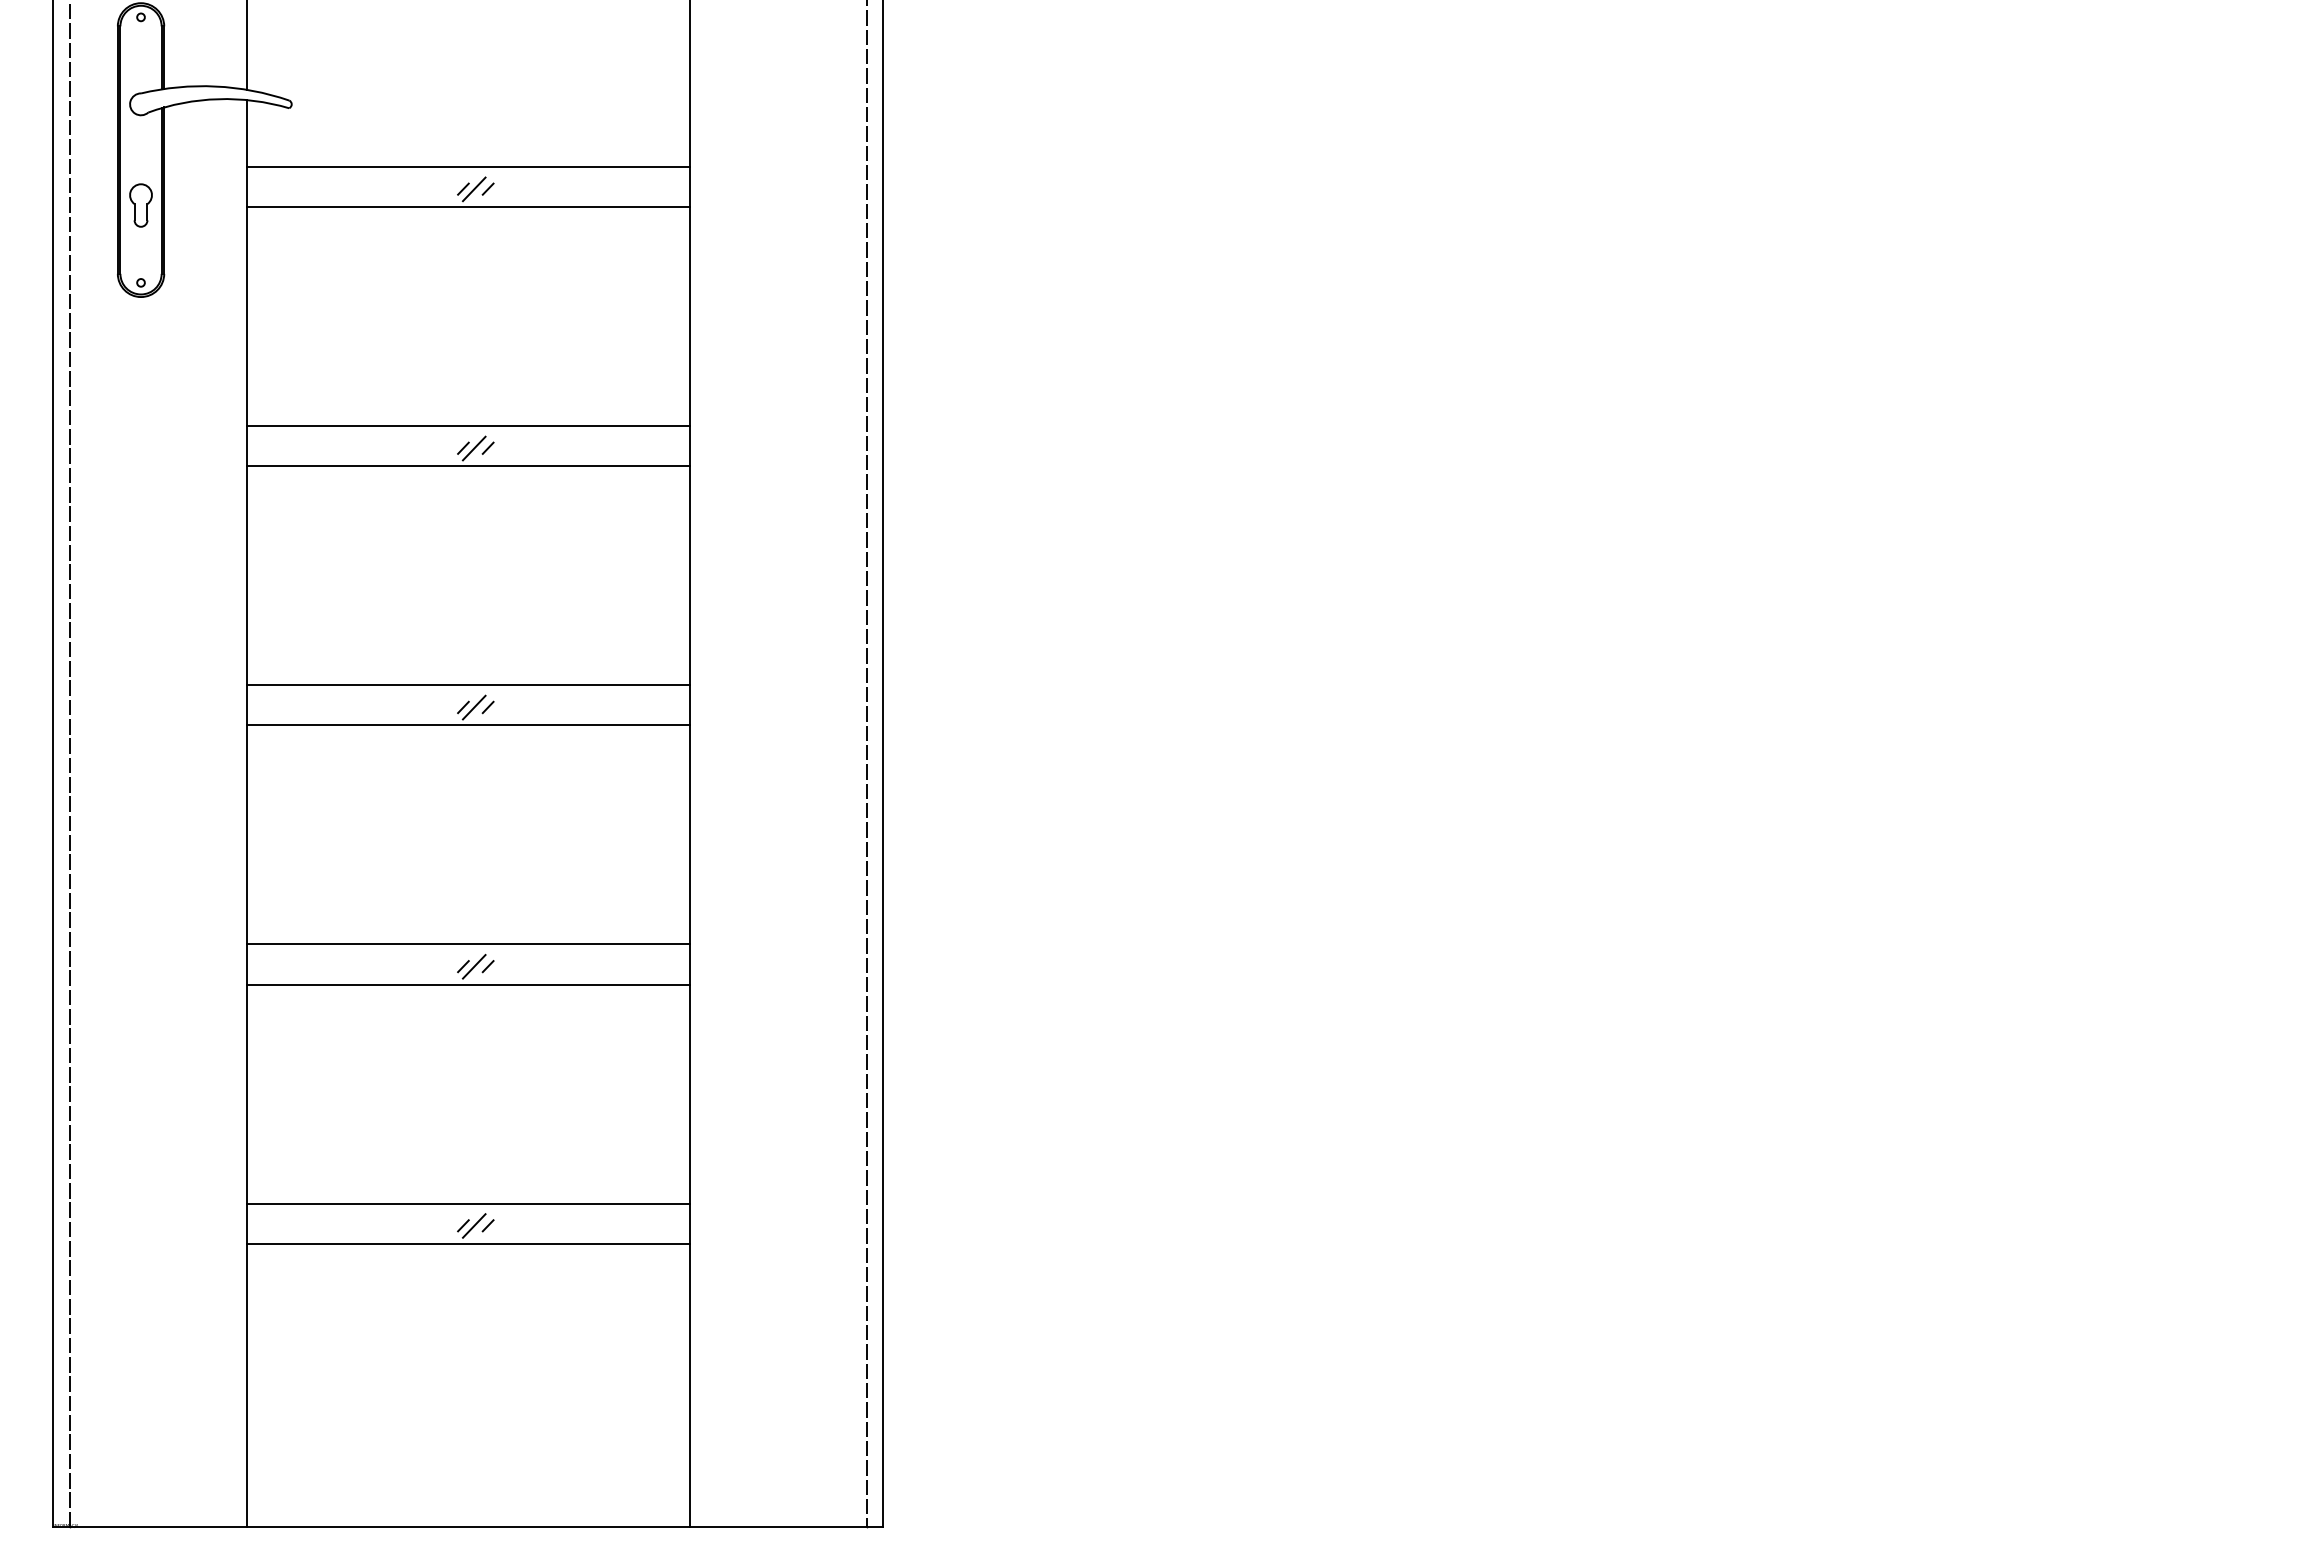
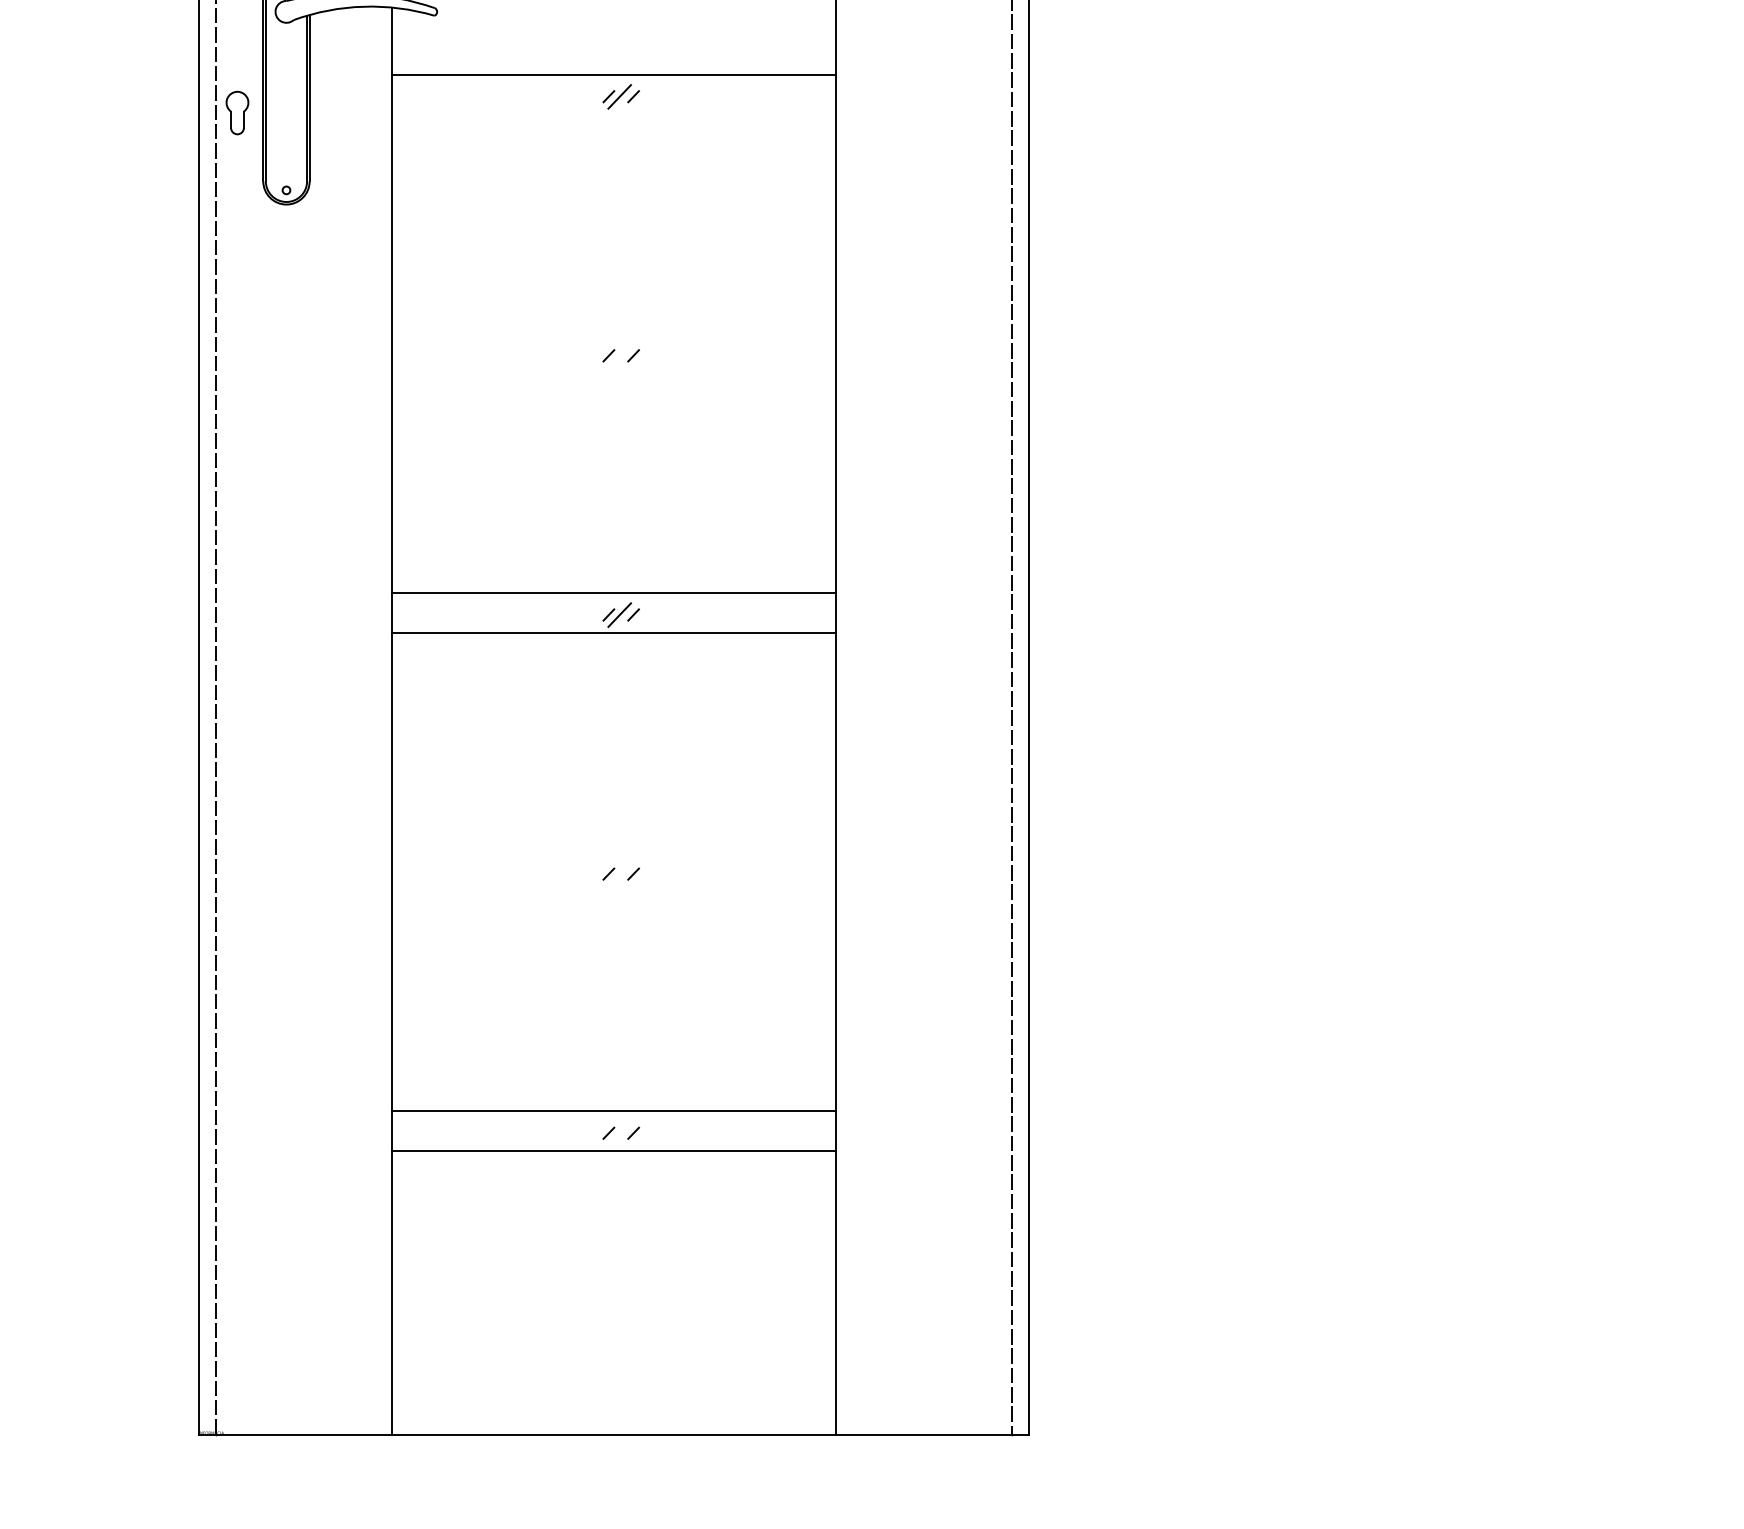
part: (140, 205) -> (236, 113), moved
line: (468, 207) -> (613, 115), removed
line: (468, 426) -> (613, 334), removed
line: (473, 448) -> (618, 356), removed
line: (468, 466) -> (613, 374), removed
line: (468, 944) -> (613, 852), removed
line: (473, 966) -> (618, 874), removed
line: (468, 984) -> (613, 892), removed
line: (473, 1225) -> (618, 1133), removed

